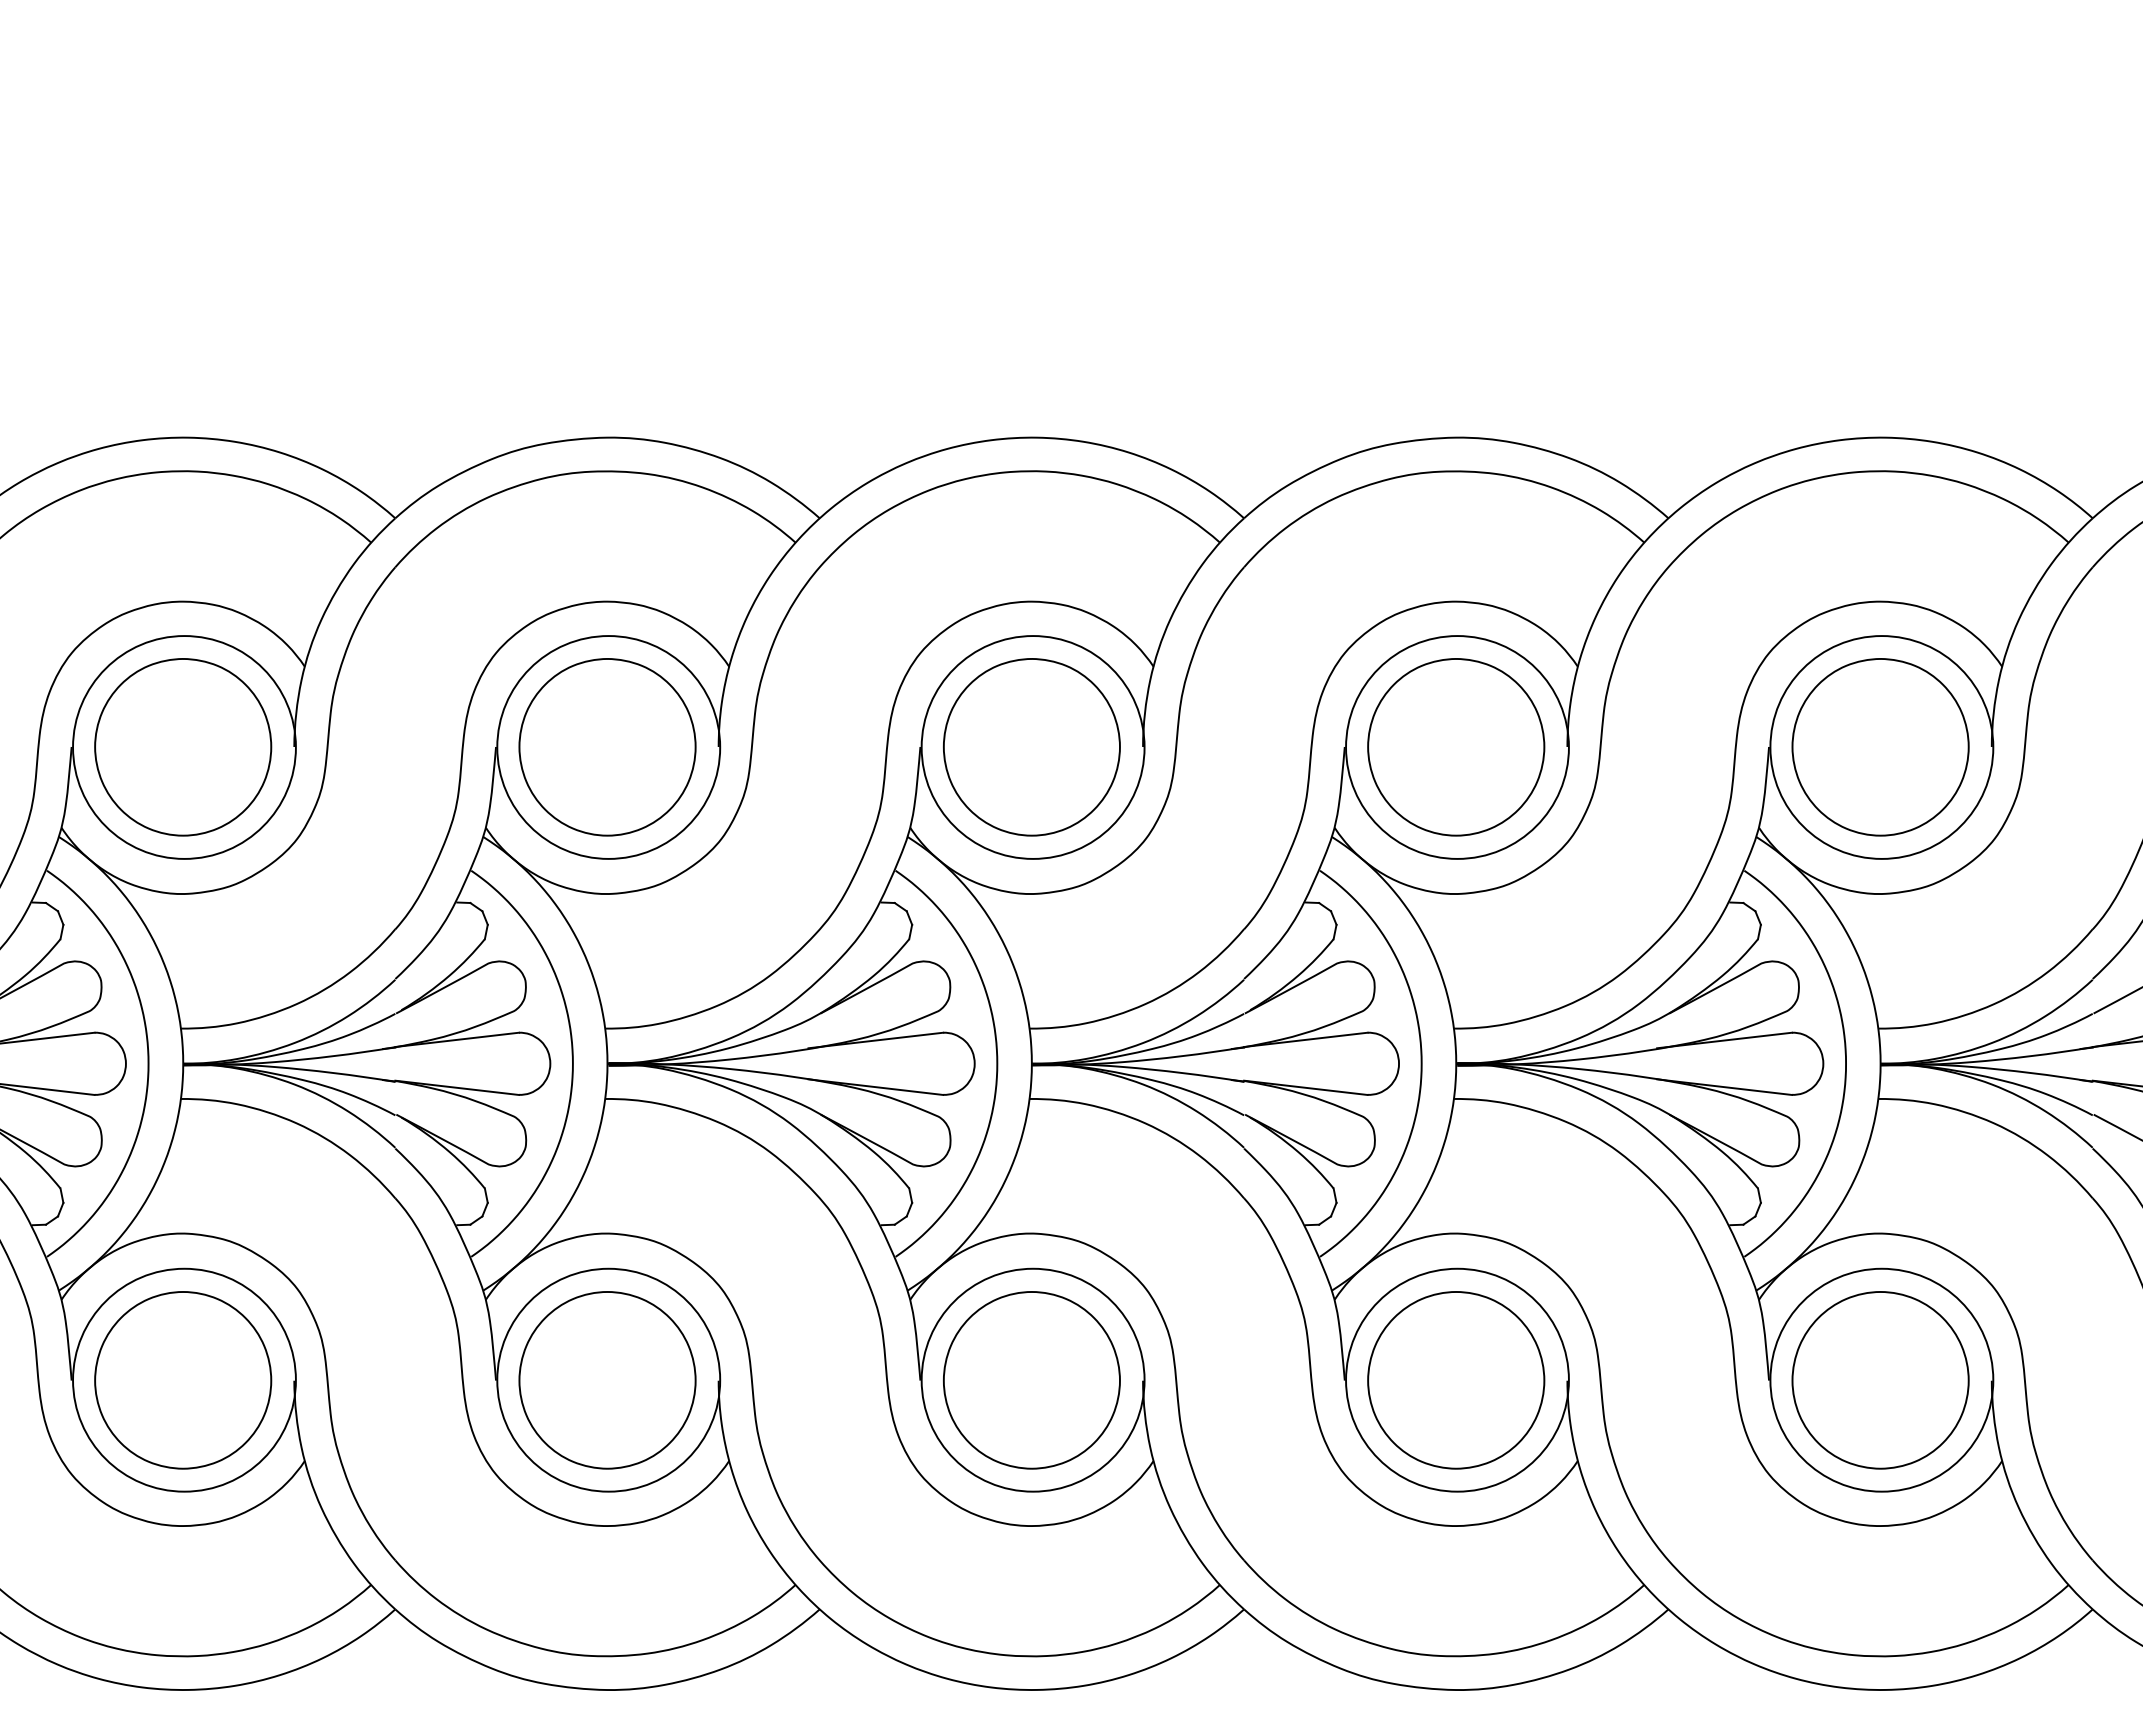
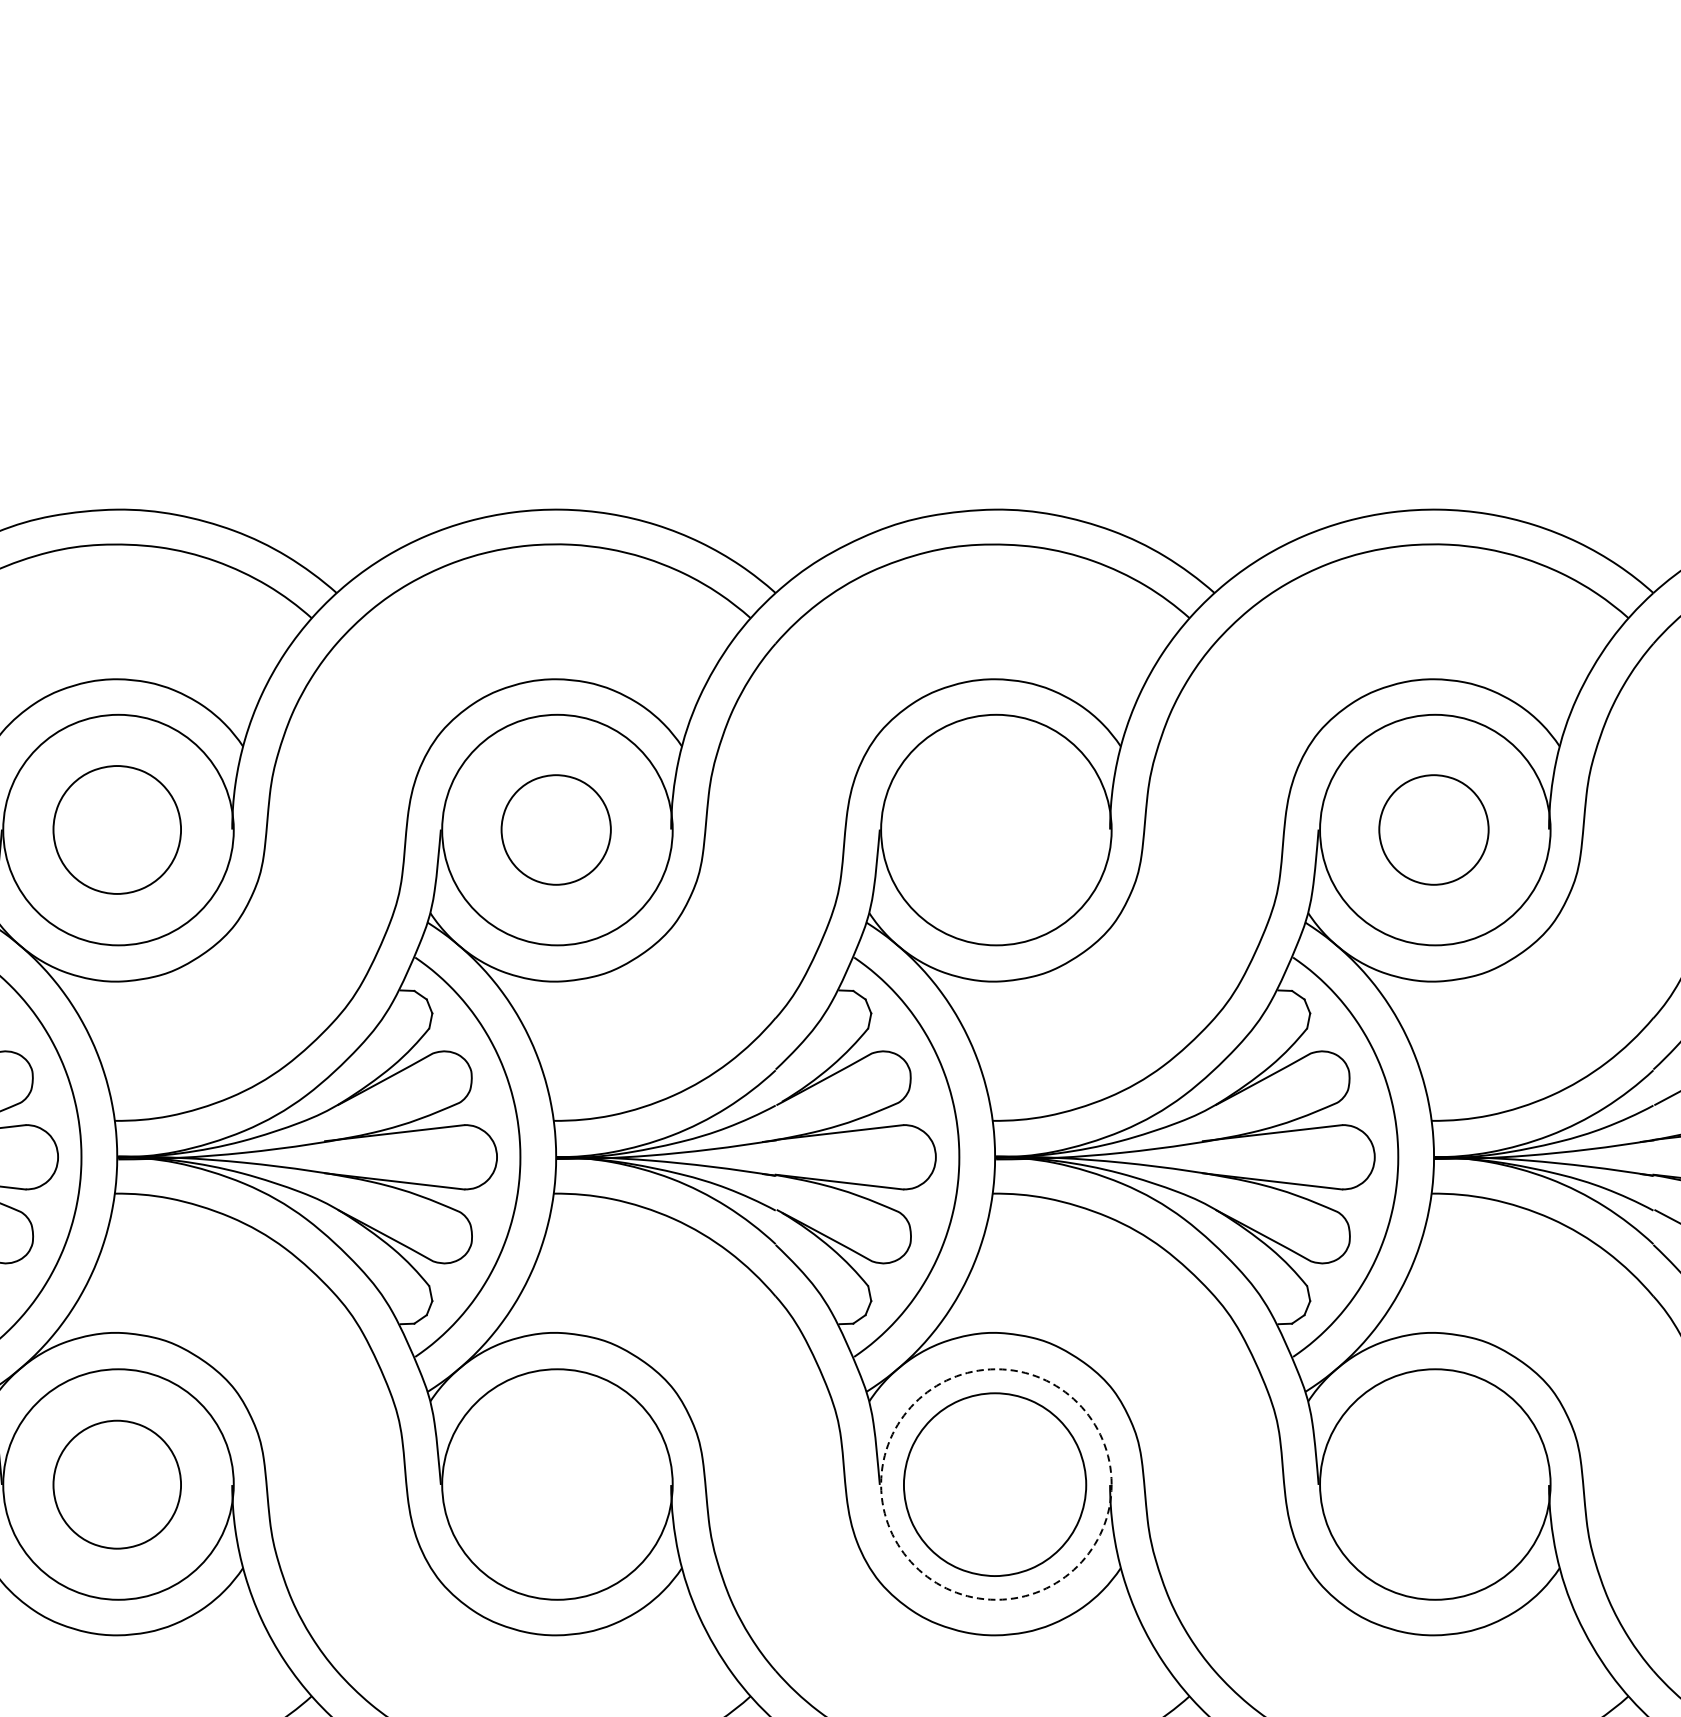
part: (607, 747) -> (117, 830), size x0.7
part: (1031, 747) -> (555, 830), size x0.6
part: (1456, 747) -> (995, 830), removed
part: (1880, 747) -> (1433, 830), size x0.6
circle: (1457, 1379) -> (996, 1483), solid -> dashed
part: (607, 1380) -> (117, 1484), size x0.7
part: (1031, 1380) -> (555, 1484), removed
part: (1880, 1380) -> (1433, 1484), removed

